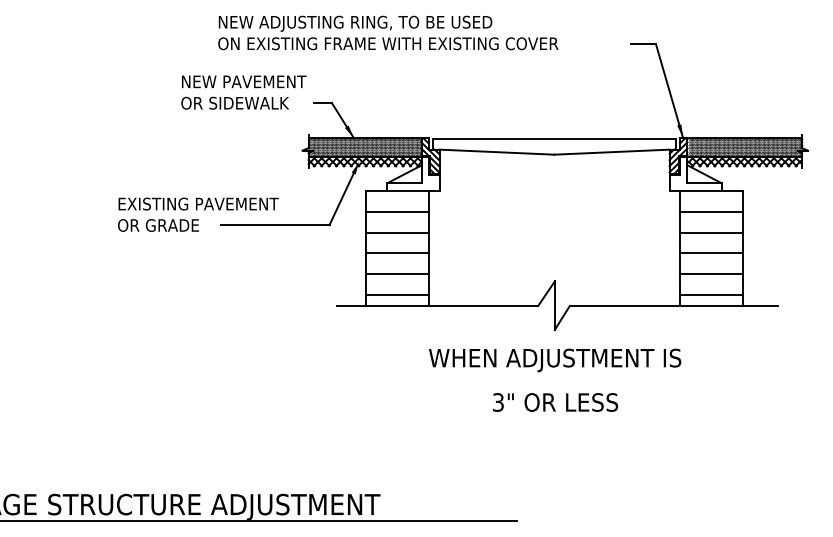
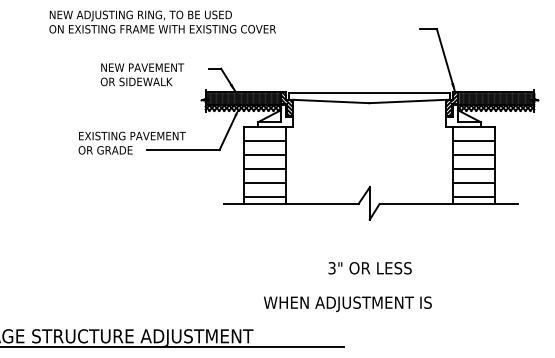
text: (387, 32) -> (162, 21), moved
text: (243, 92) -> (142, 74), moved
text: (554, 360) -> (347, 304), moved

